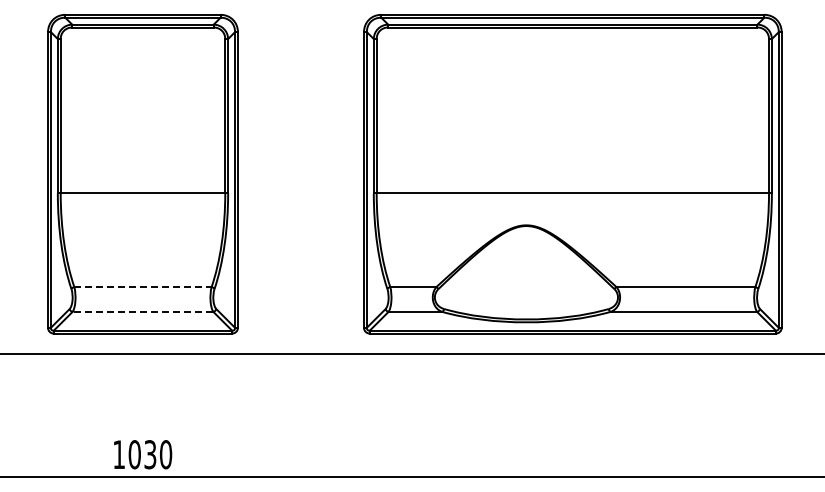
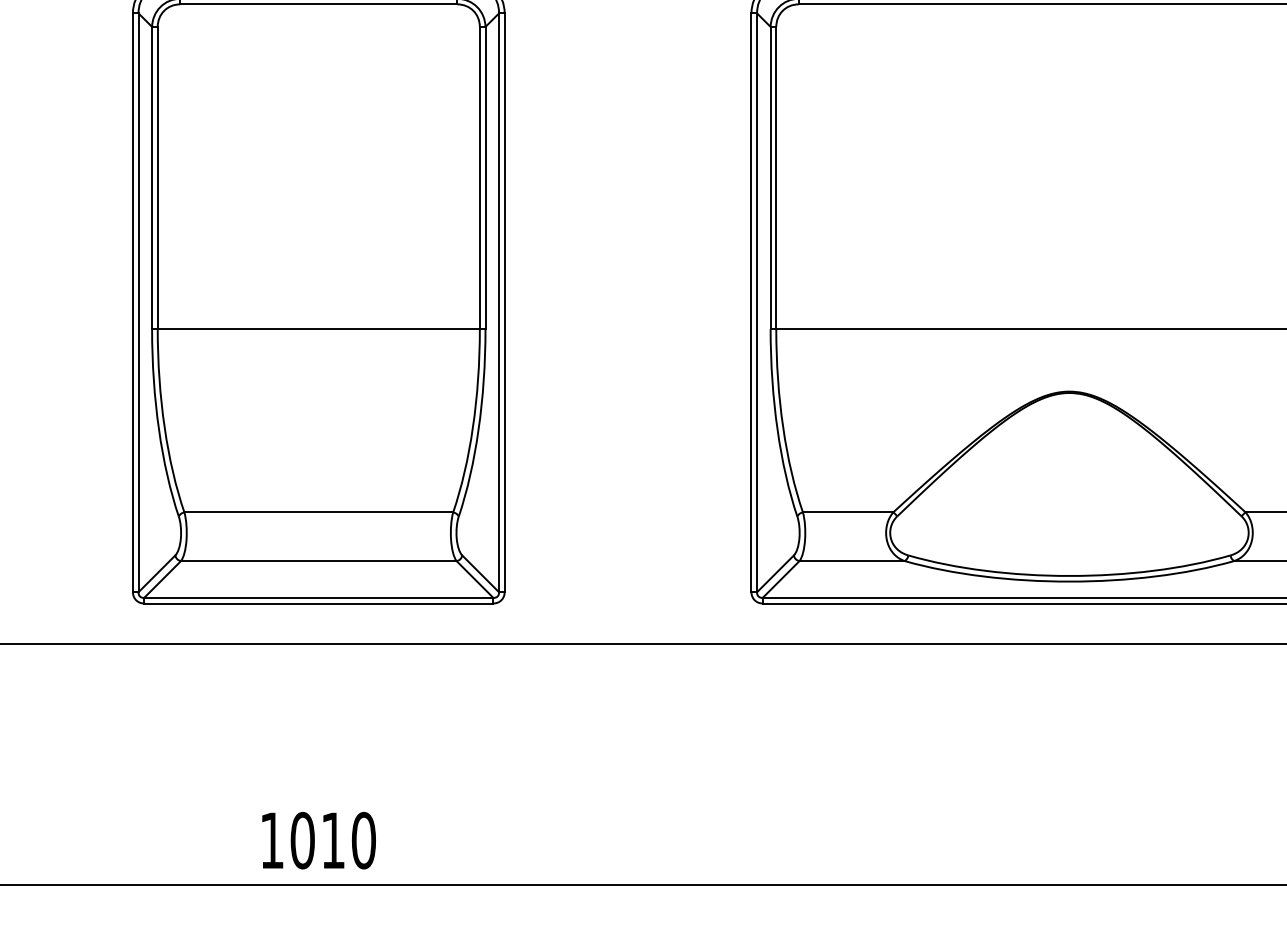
line: (142, 287) -> (317, 513), dashed -> solid
line: (142, 311) -> (317, 560), dashed -> solid
text: (150, 454) -> (333, 840), 1030 -> 1010

